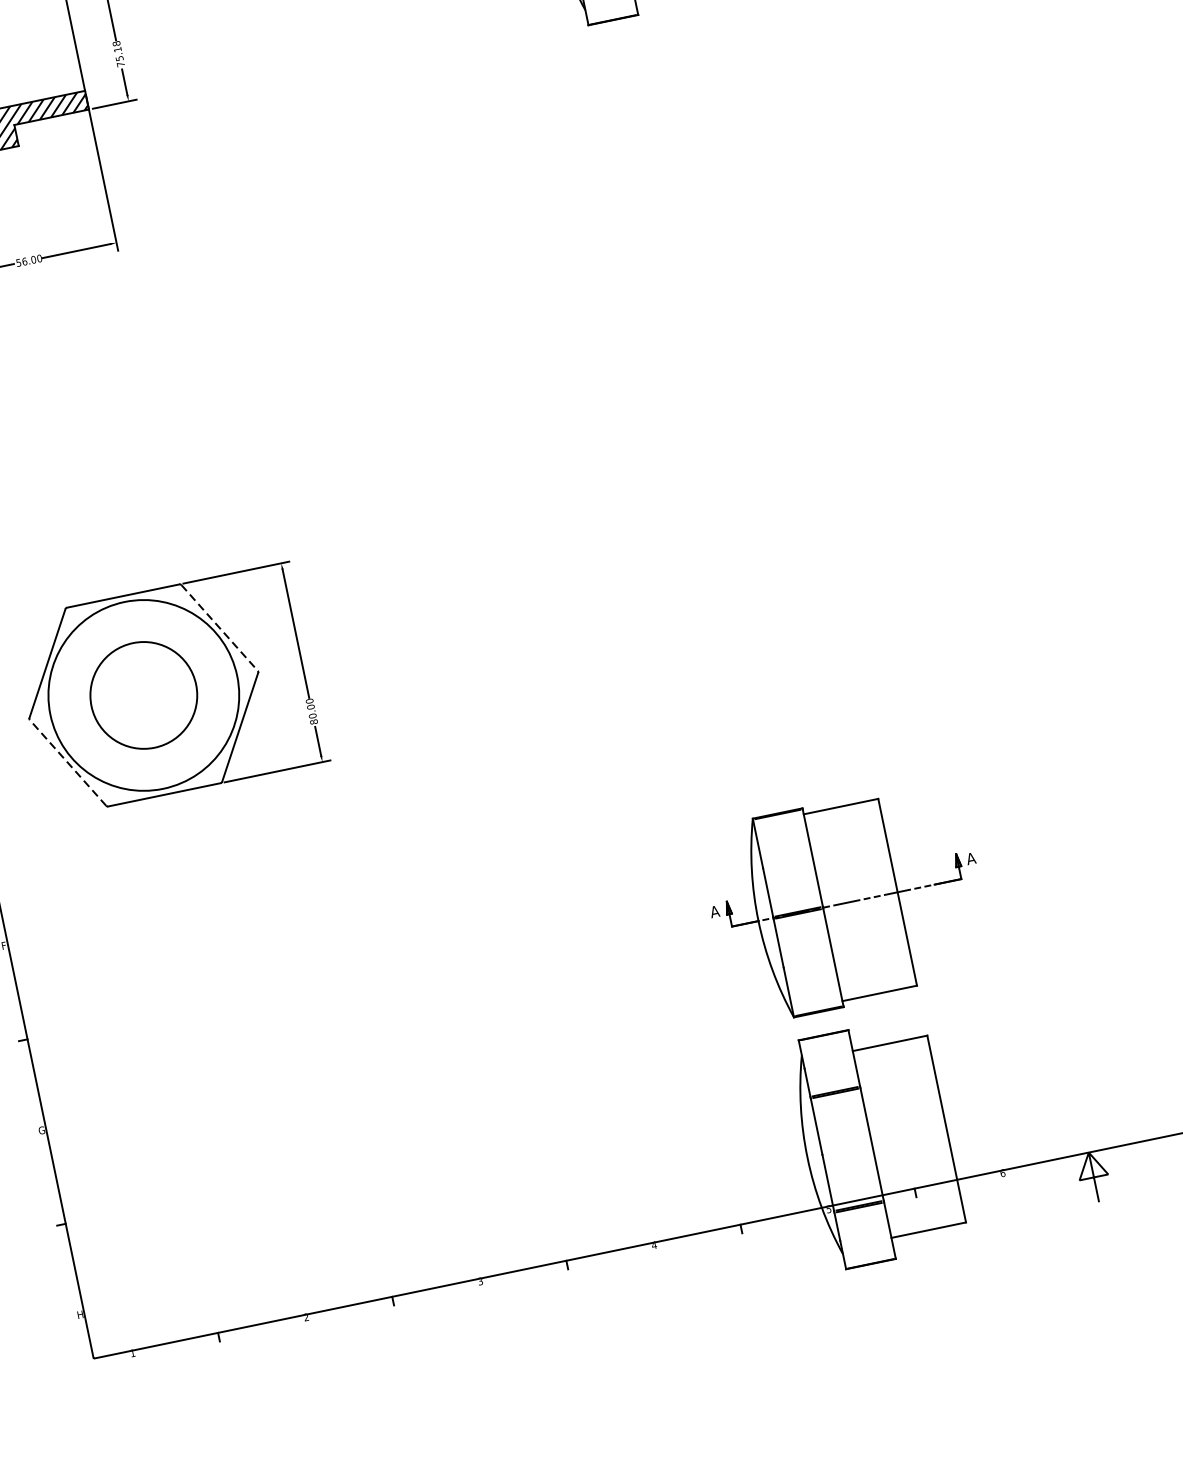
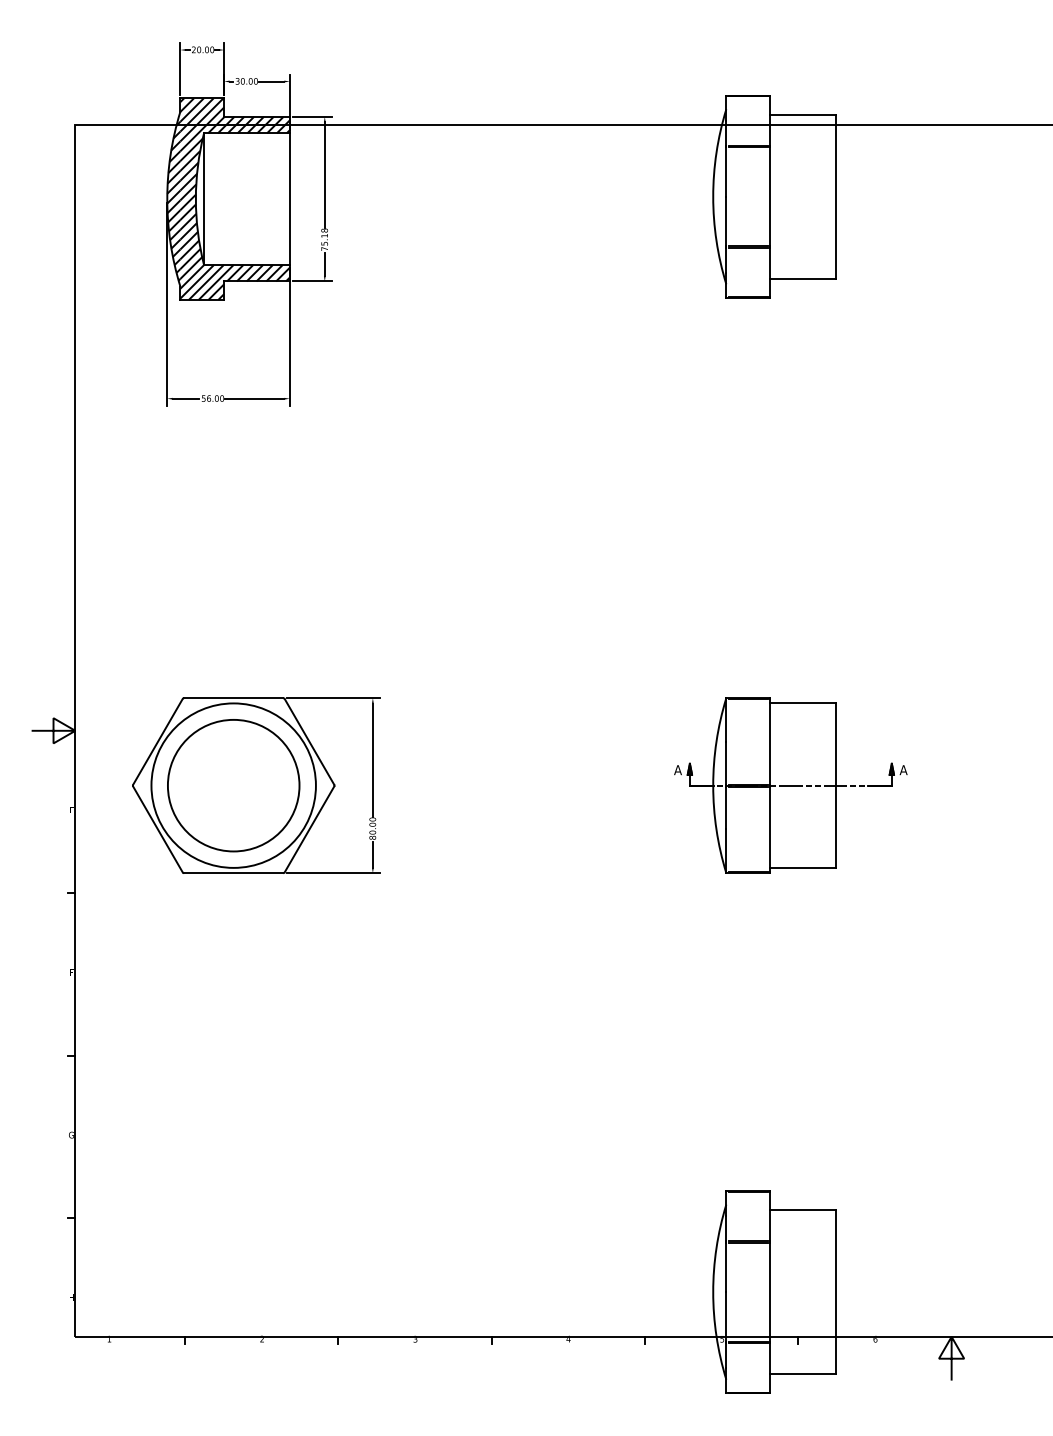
line: (219, 627) -> (309, 741), dashed -> solid
circle: (143, 695) -> (233, 785), size x1.43
line: (67, 763) -> (157, 829), dashed -> solid
part: (846, 902) -> (790, 785), moved

